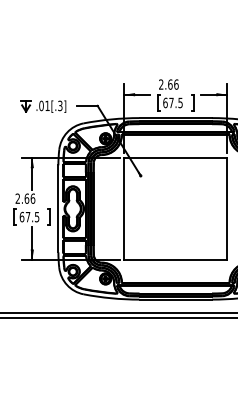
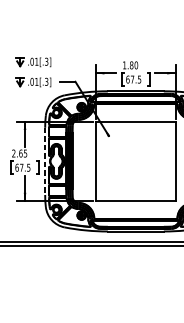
part: (43, 80) -> (33, 62), added
text: (168, 84) -> (130, 65), 2.66 -> 1.80
text: (32, 198) -> (25, 153), 2.66 -> 2.65
line: (58, 209) -> (45, 161), solid -> dashed

